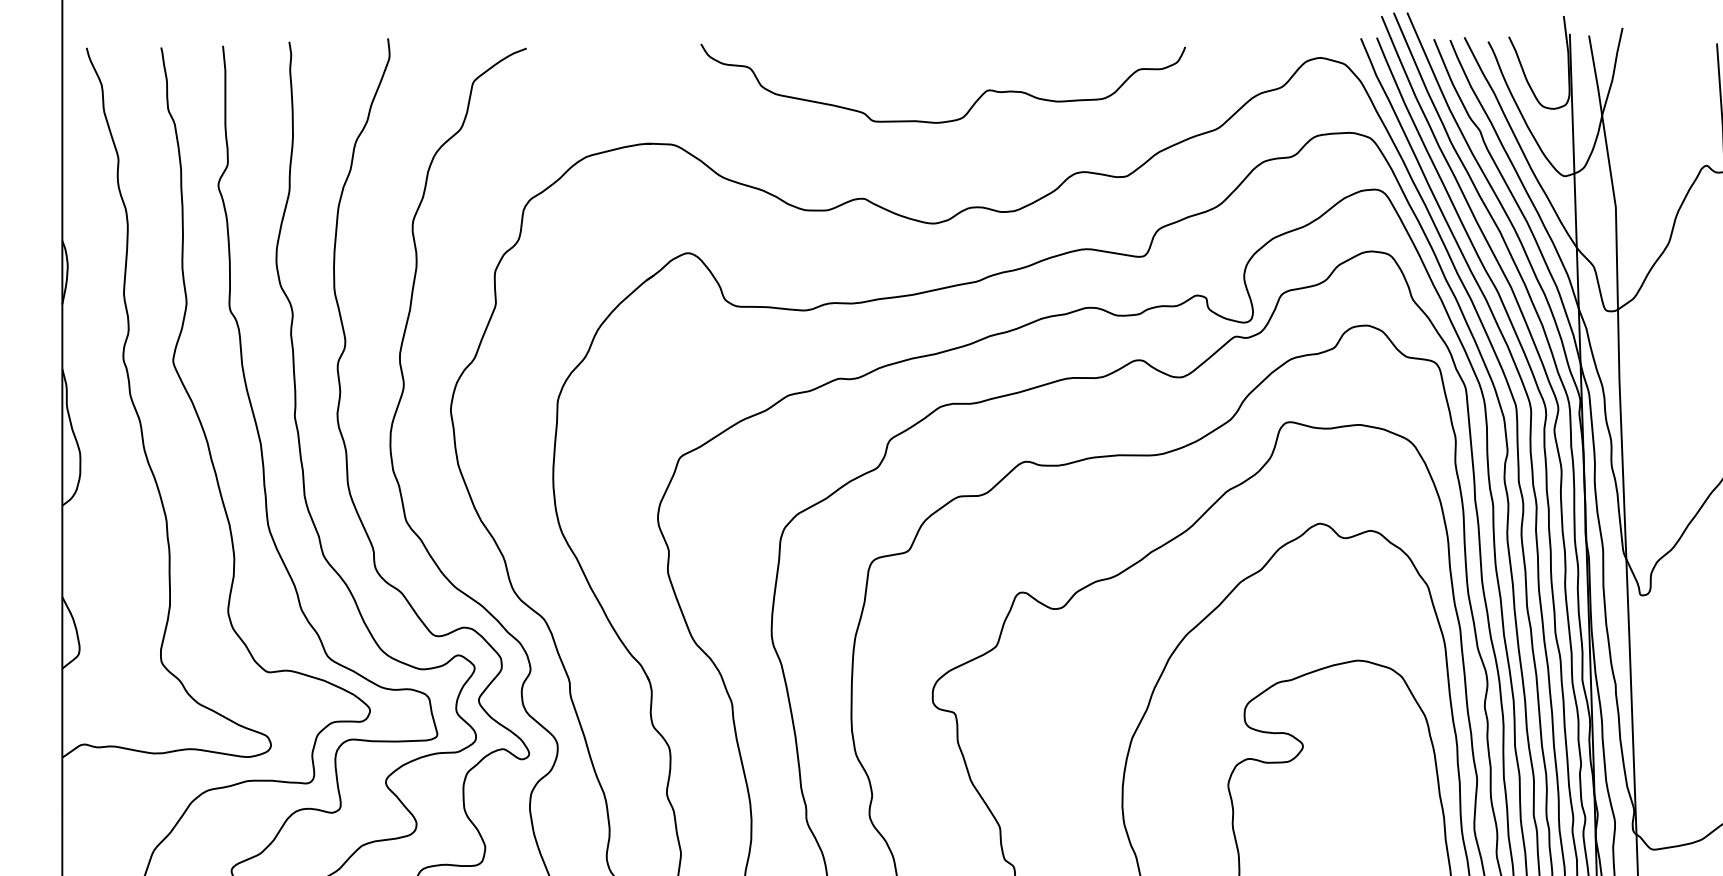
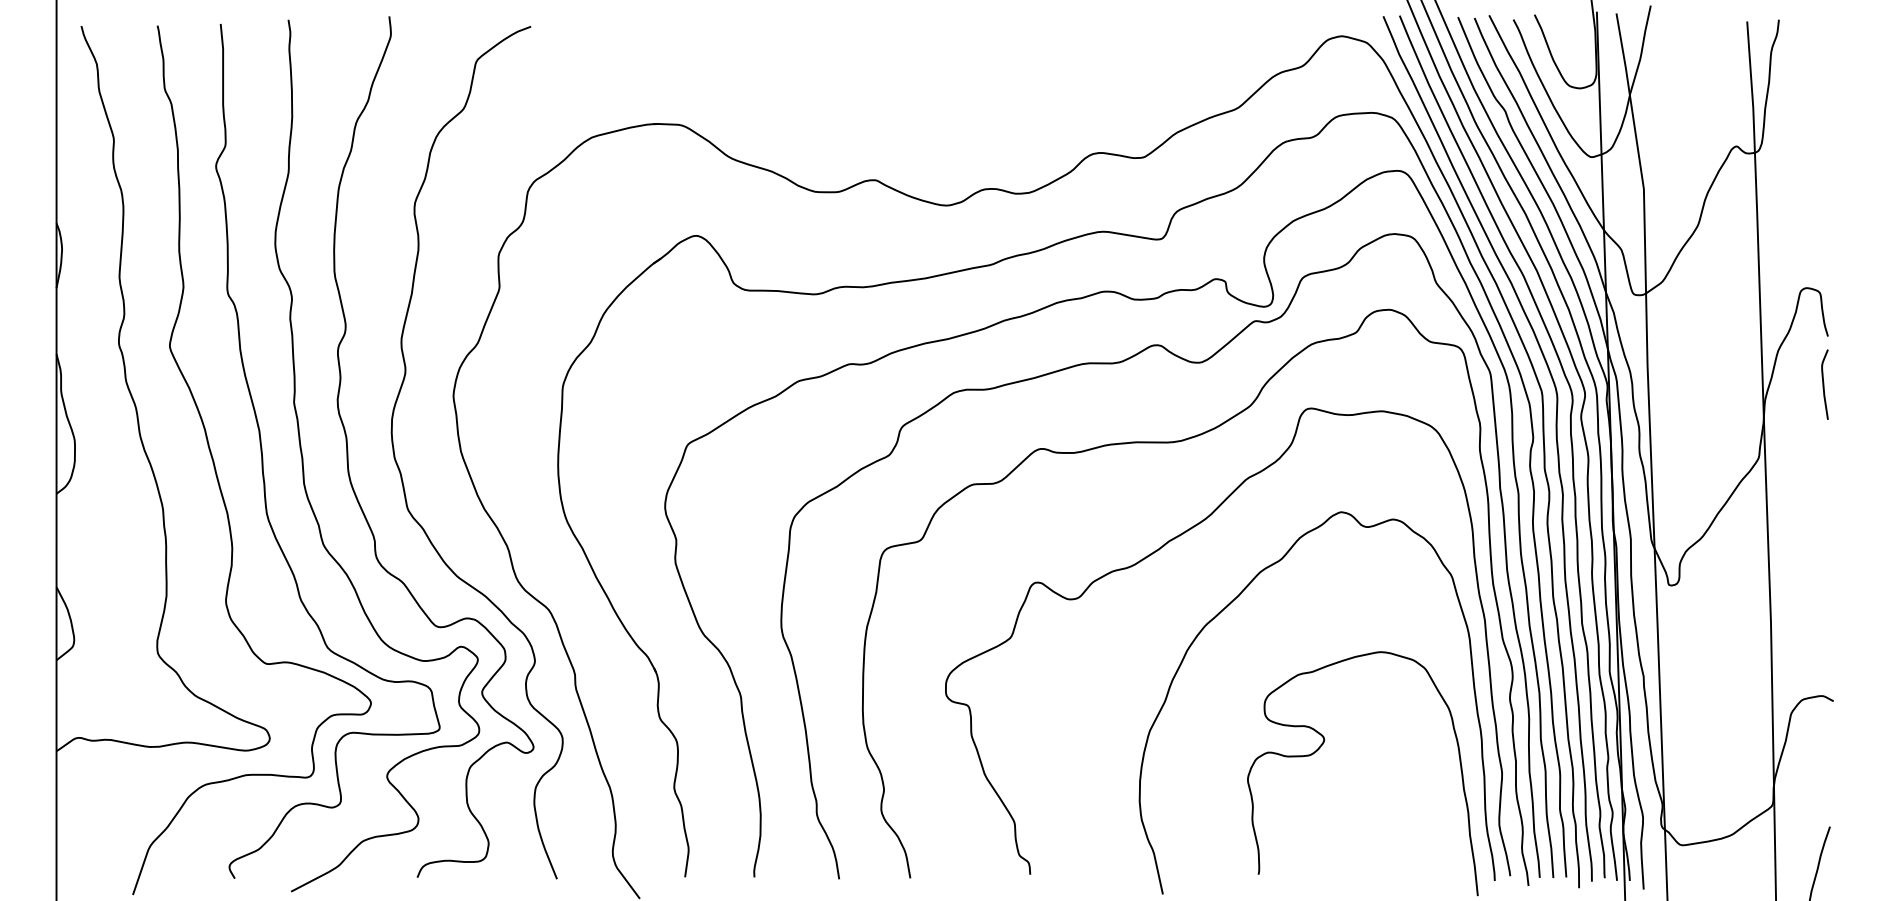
curve: (970, 107) -> (984, 86), removed

